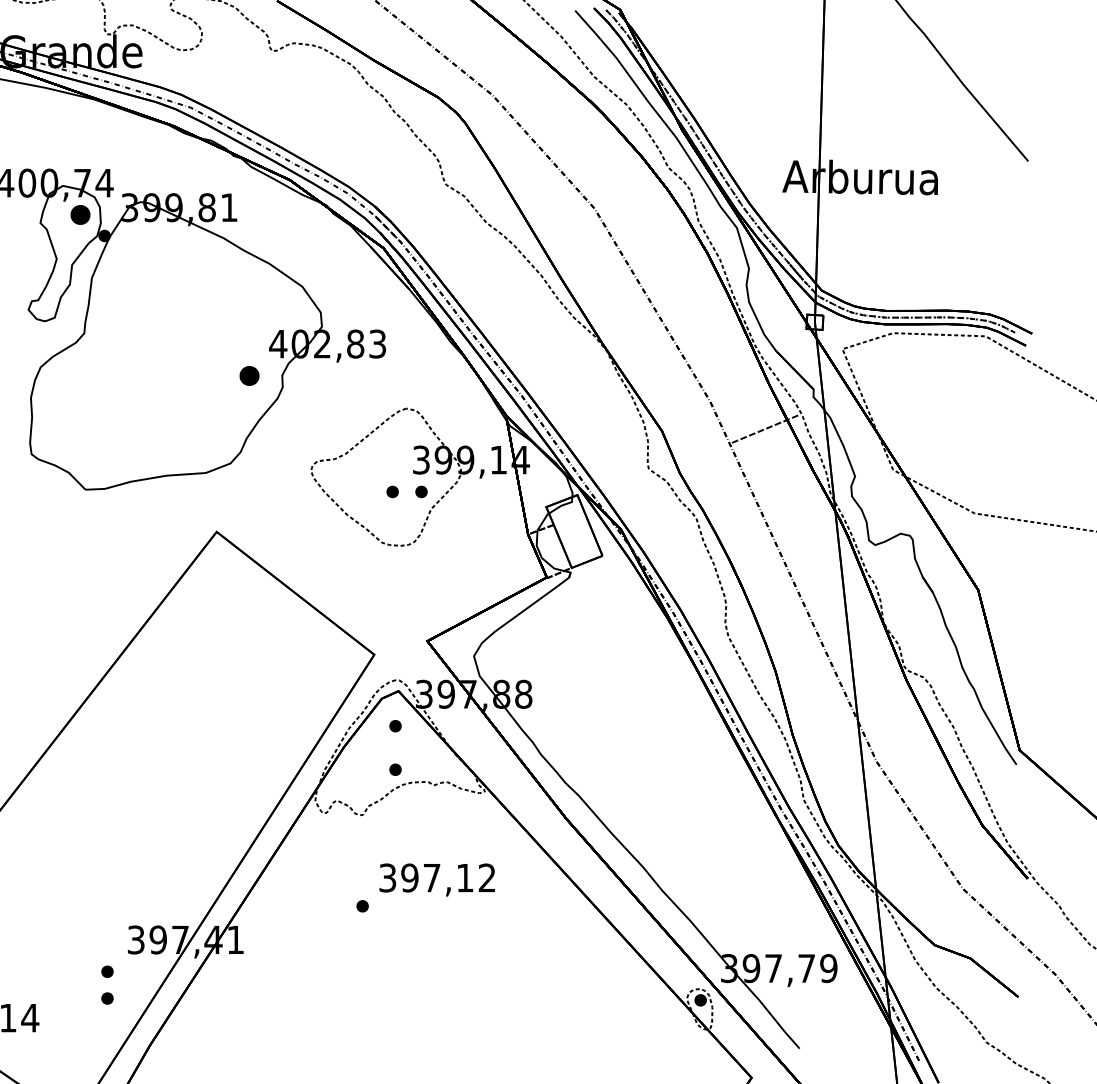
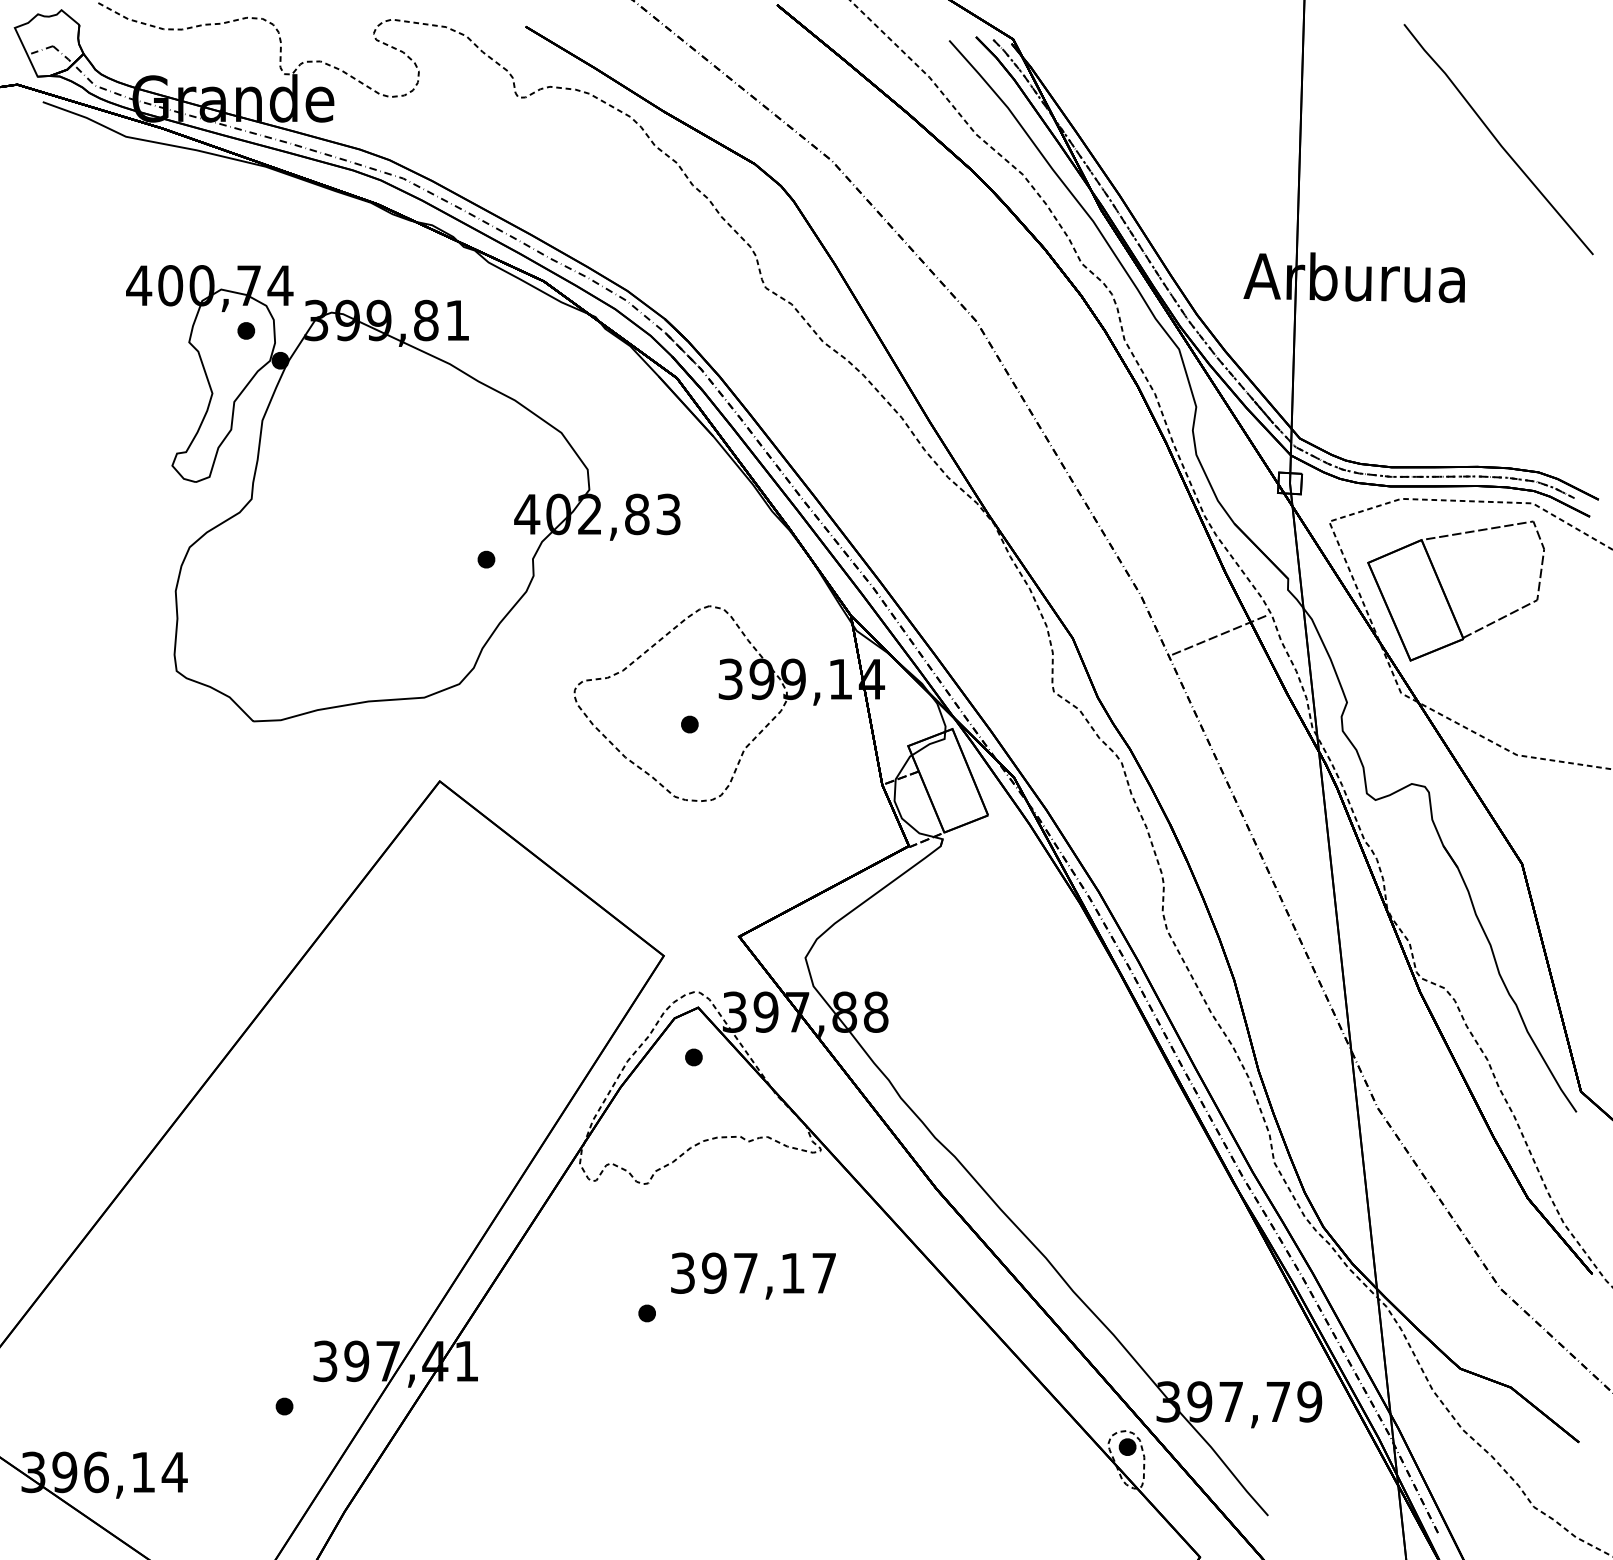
part: (80, 214) -> (246, 330), size x0.62
part: (249, 375) -> (486, 559), size x0.62
part: (925, 401) -> (1446, 595), added
part: (421, 491) -> (730, 724), removed
part: (395, 769) -> (693, 1119), removed
text: (486, 877) -> (823, 1272), 397,12 -> 397,17
part: (107, 998) -> (284, 1444), removed

